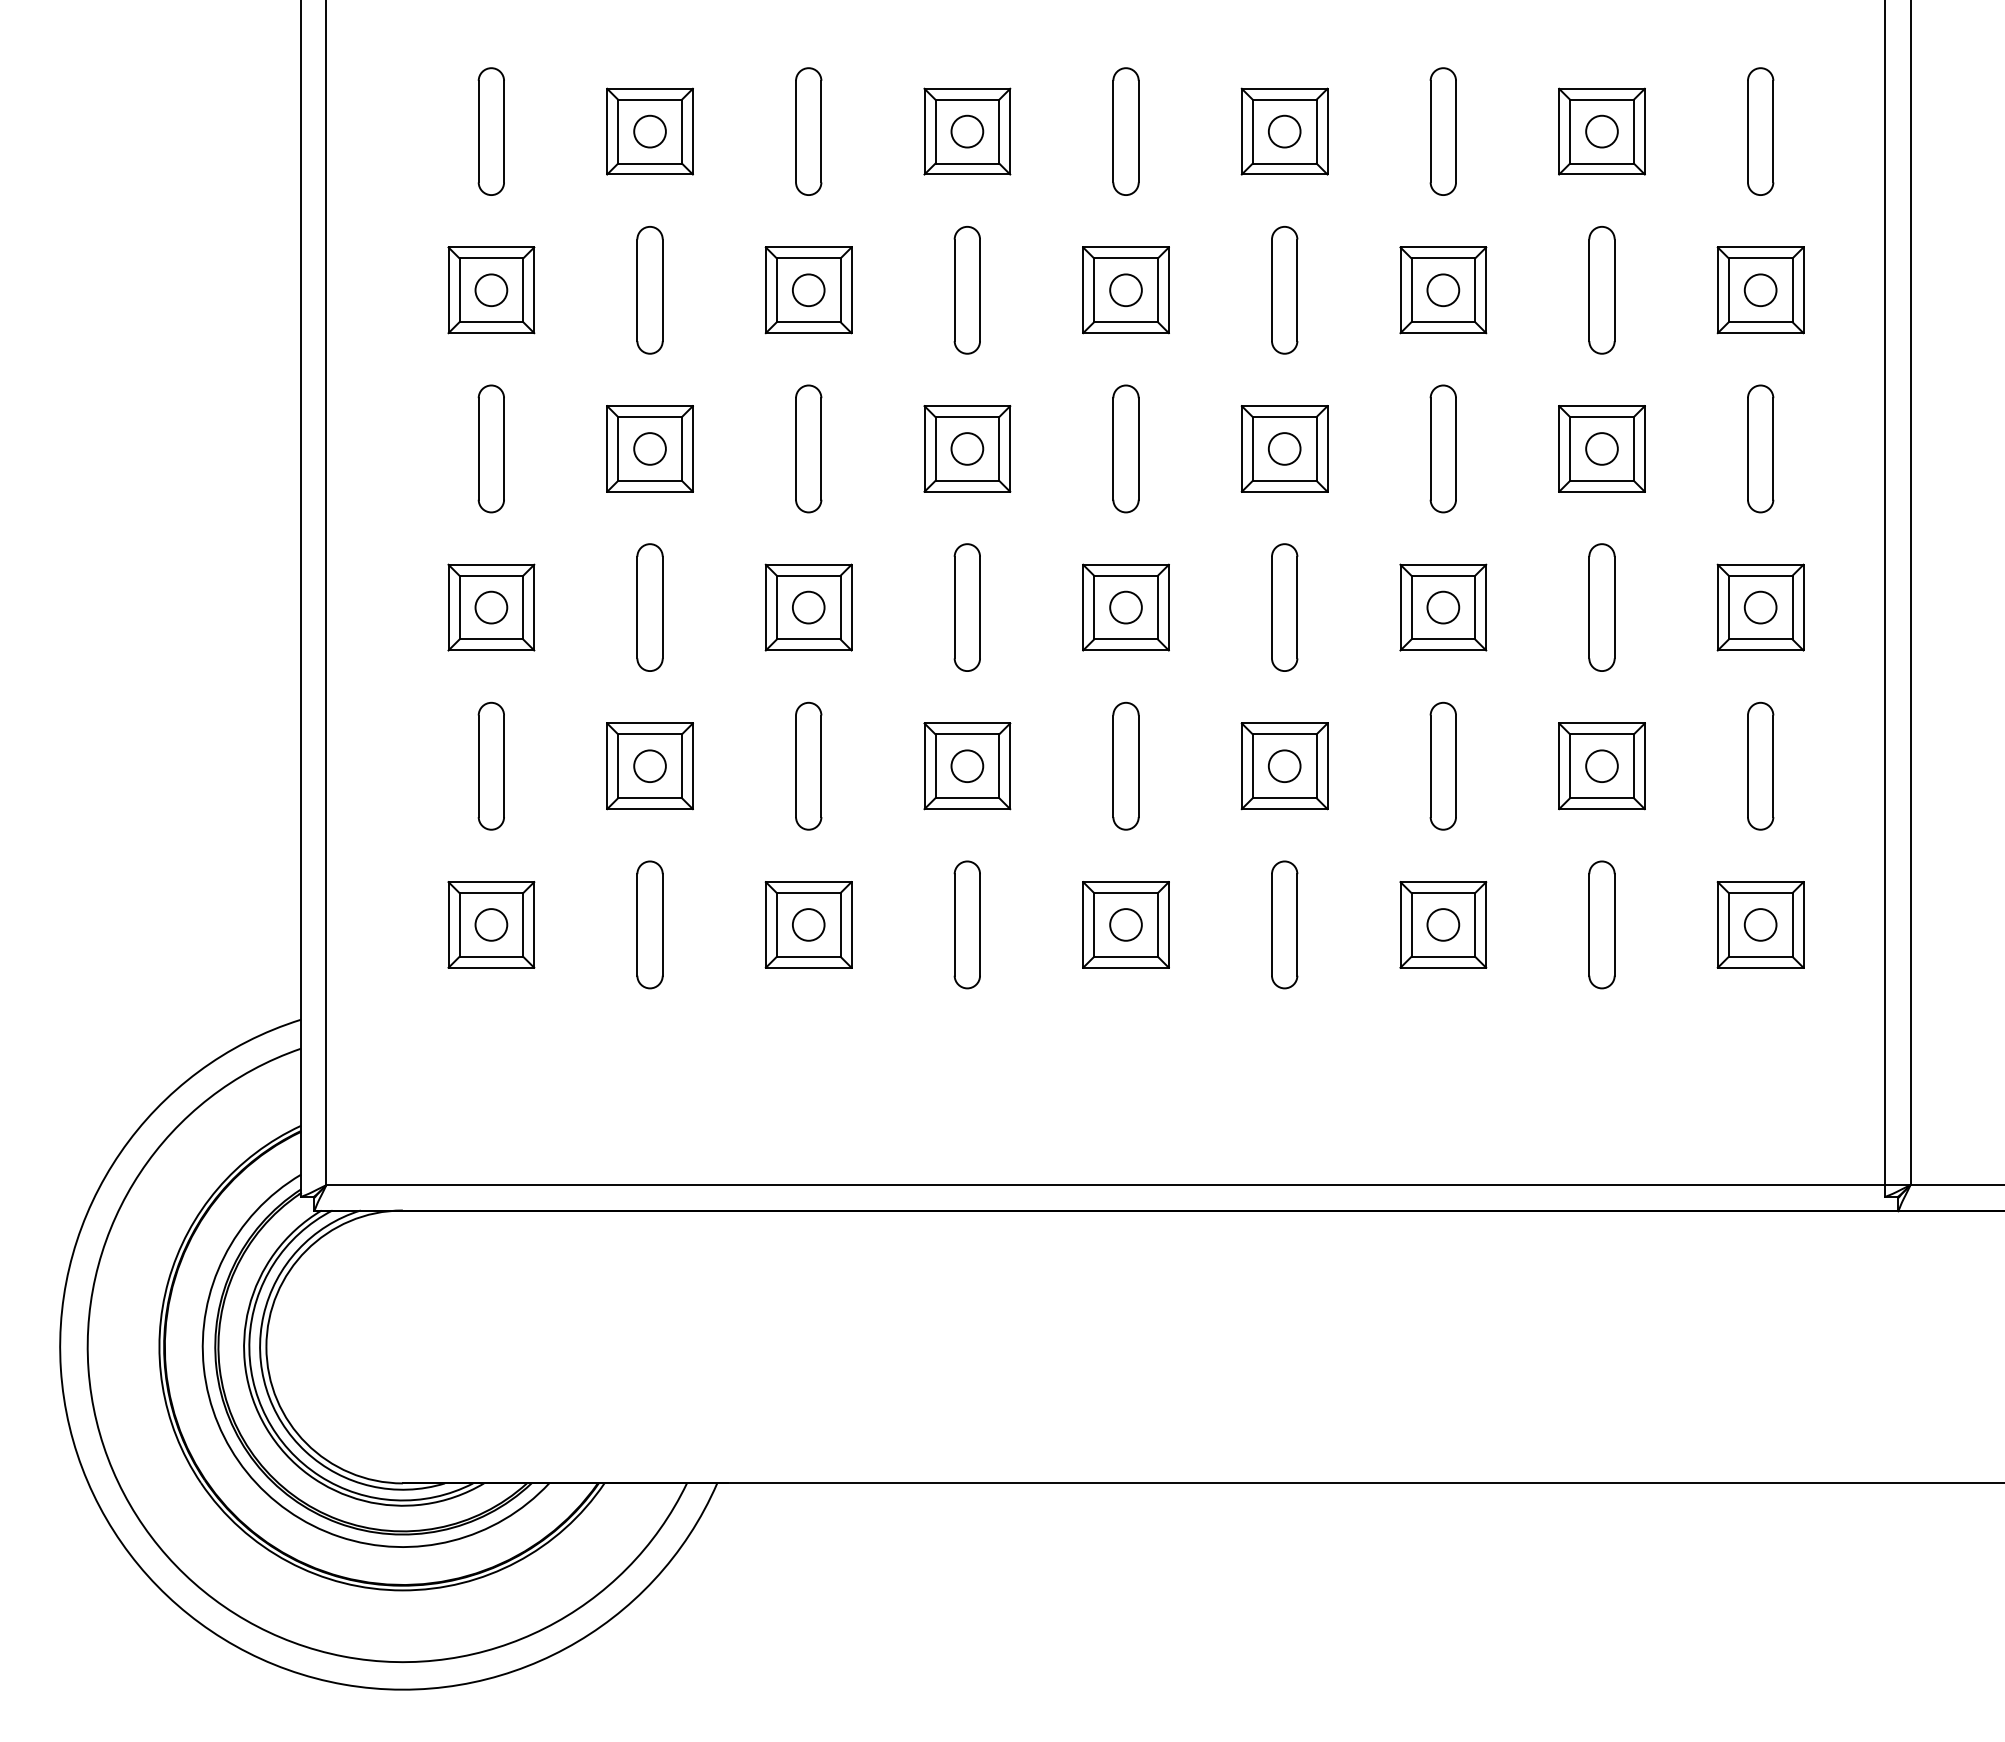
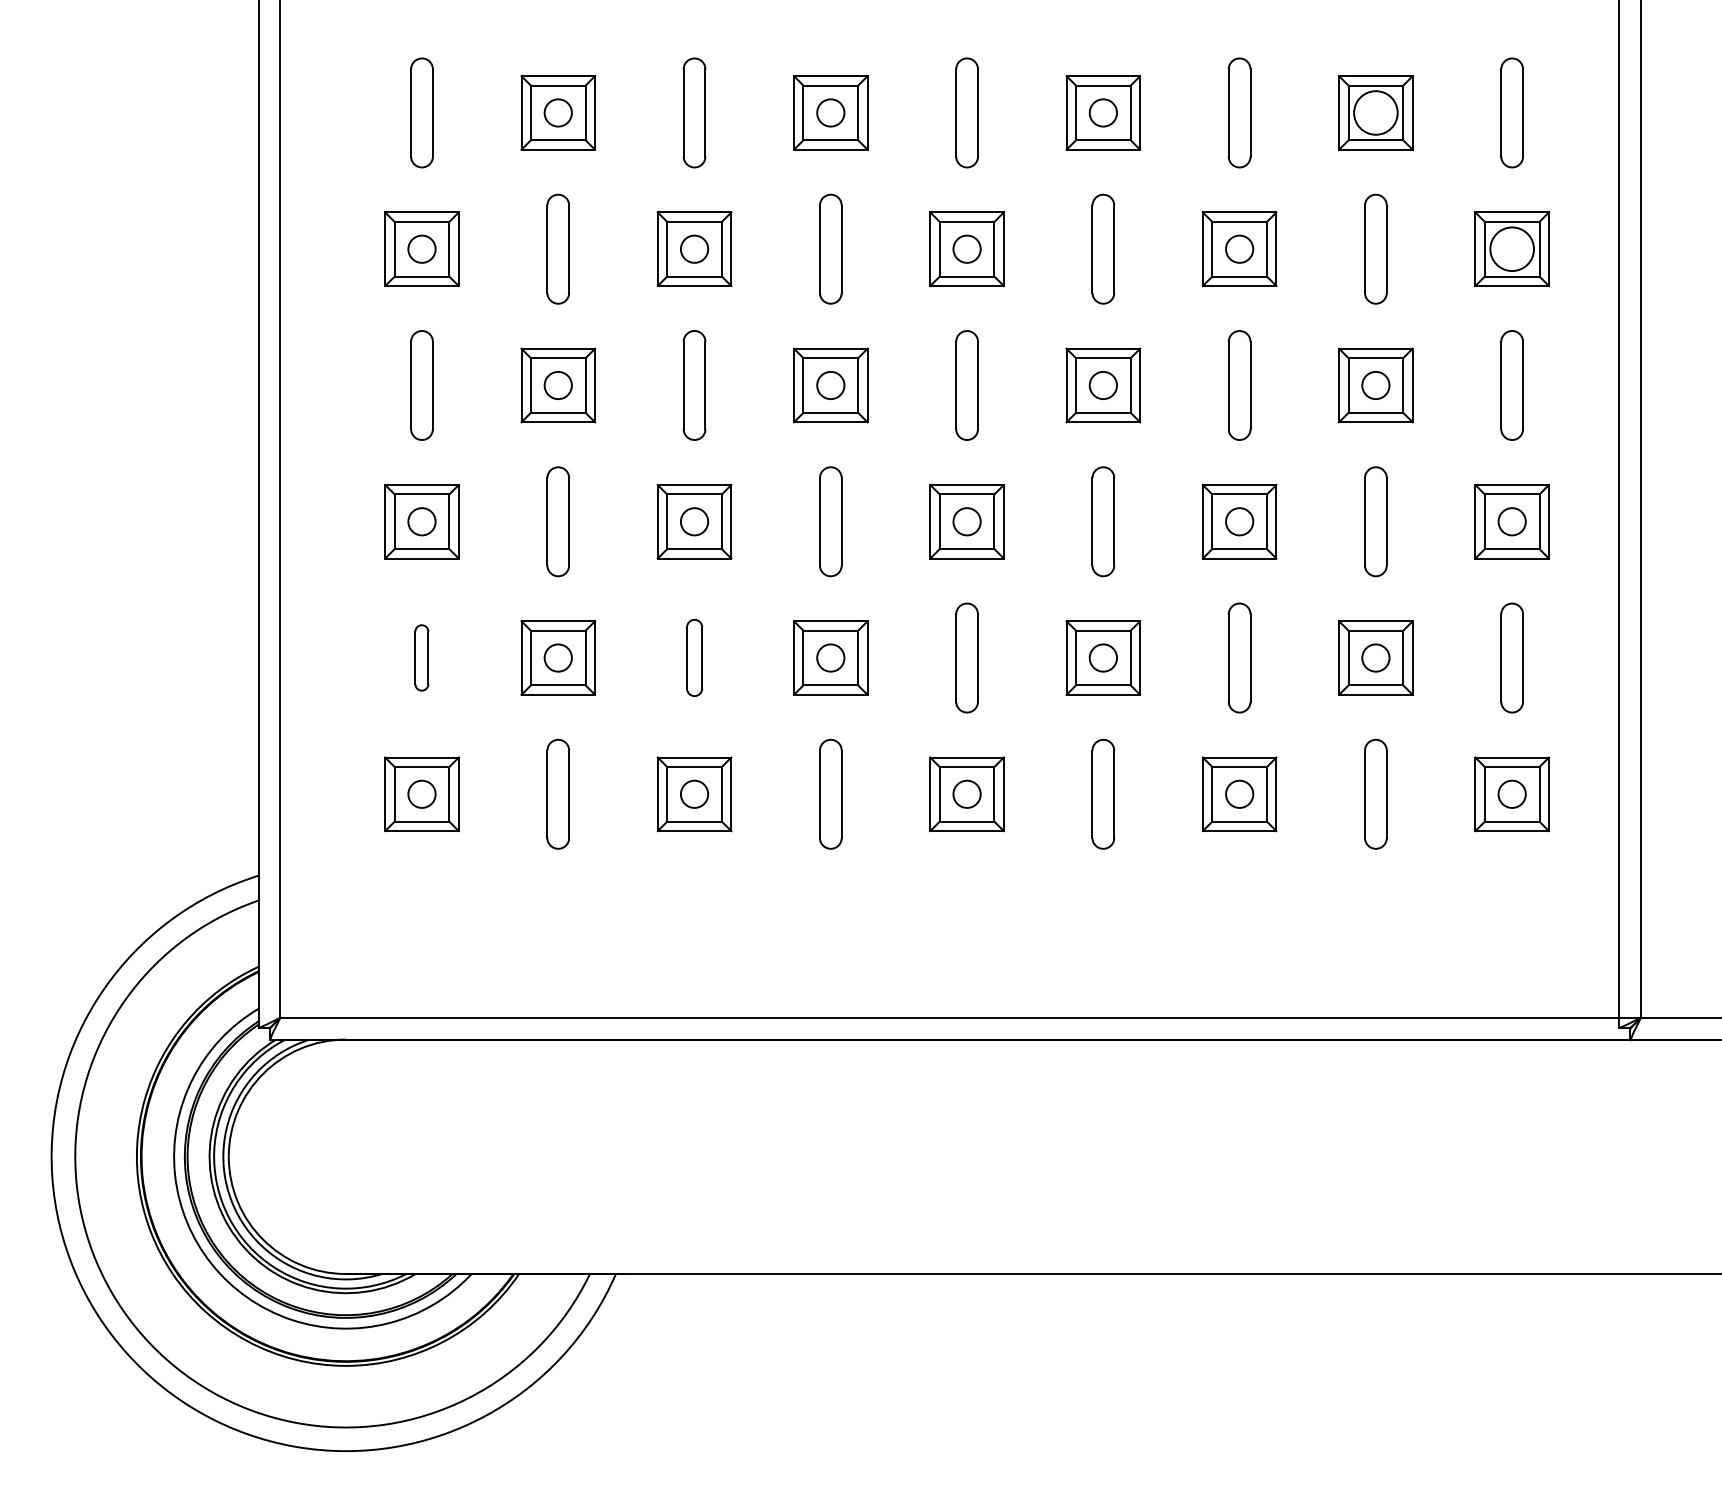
circle: (1601, 131) -> (1375, 112), size x1.6
circle: (1760, 290) -> (1512, 249), size x1.6
part: (490, 765) -> (421, 657), size x0.6
part: (808, 765) -> (694, 657), size x0.7

